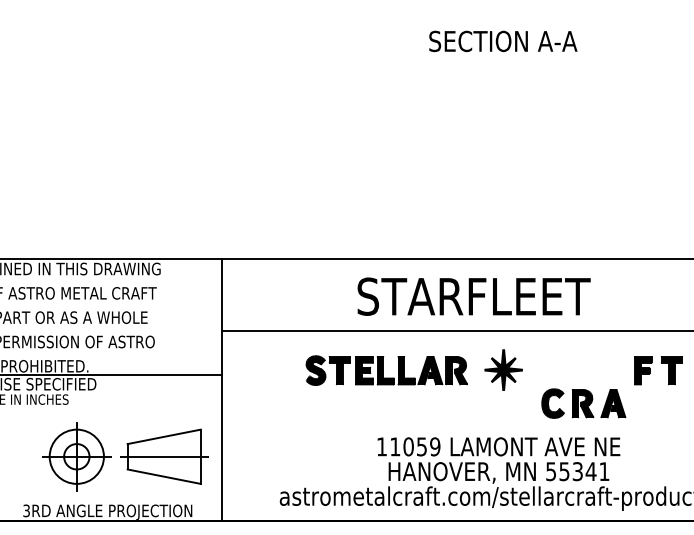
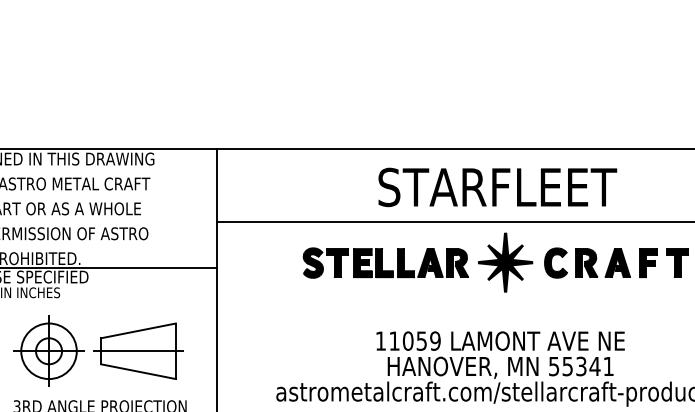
text: (473, 296) -> (497, 187), moved
part: (503, 369) -> (505, 261), size x1.43
part: (583, 403) -> (587, 262), moved
part: (125, 456) -> (98, 351), moved

